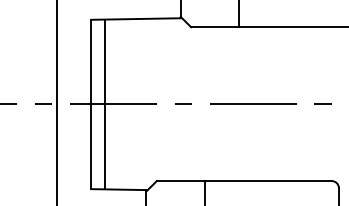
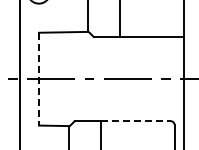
line: (105, 103) -> (46, 78), removed
line: (90, 105) -> (38, 79), solid -> dashed
line: (267, 181) -> (135, 121), solid -> dashed

